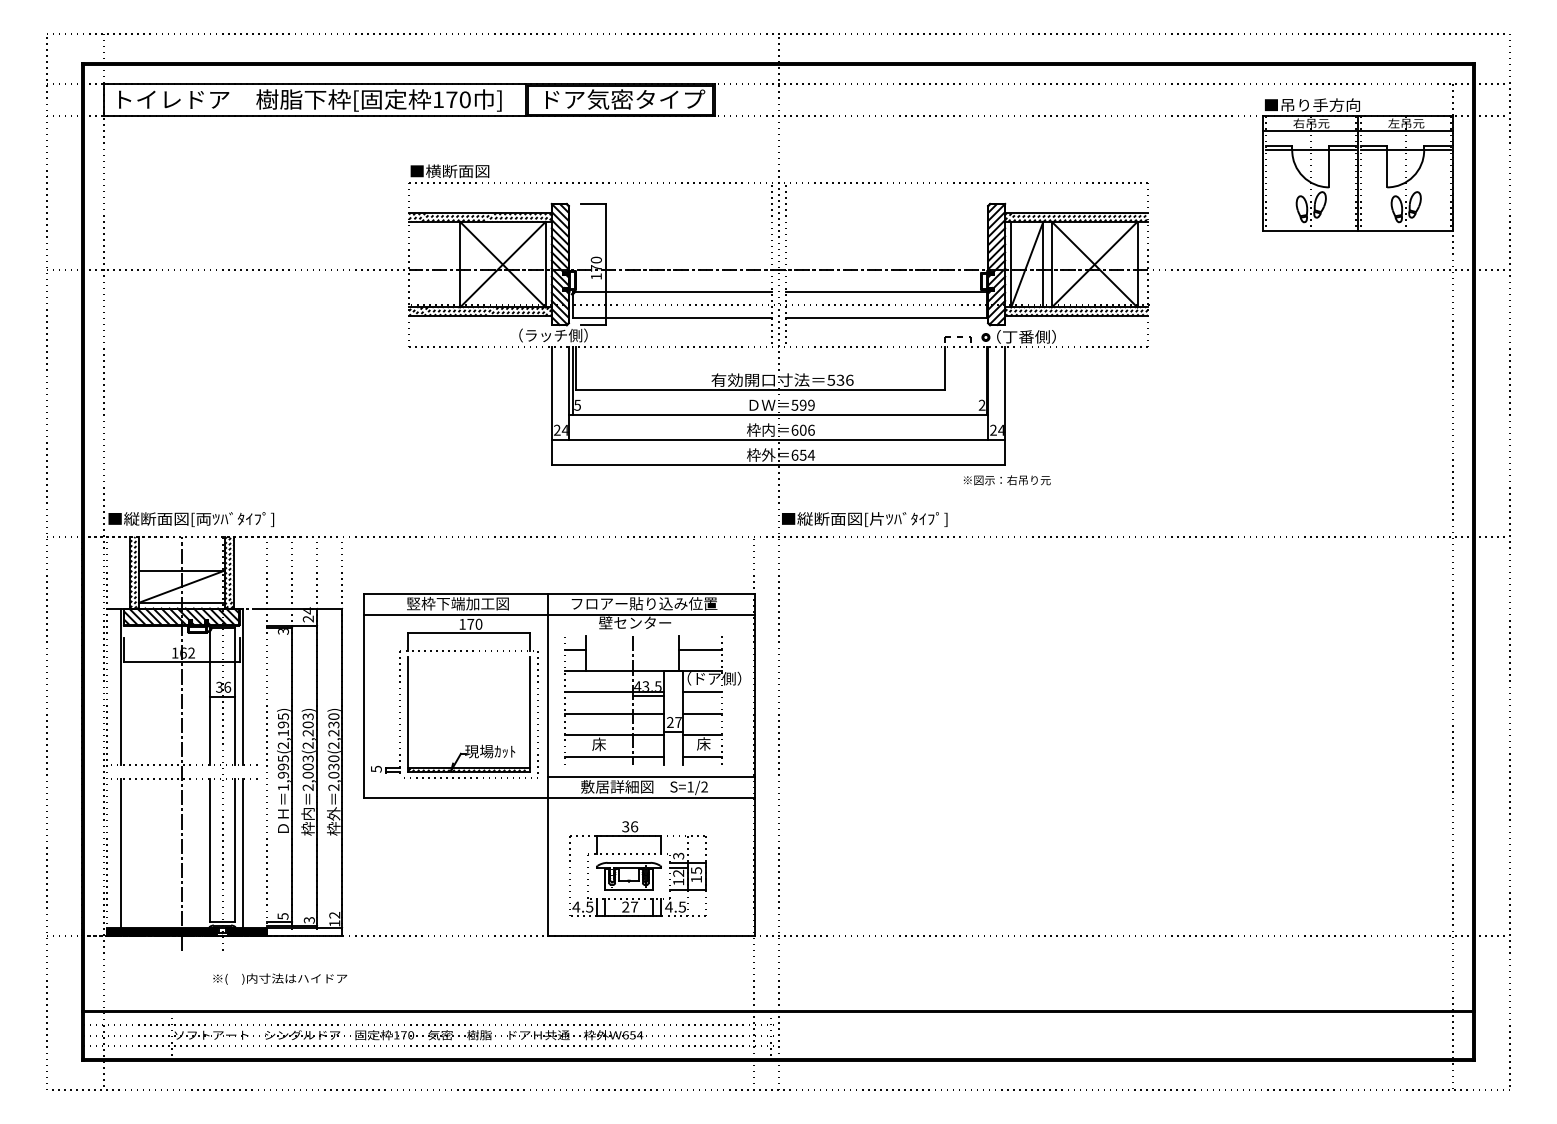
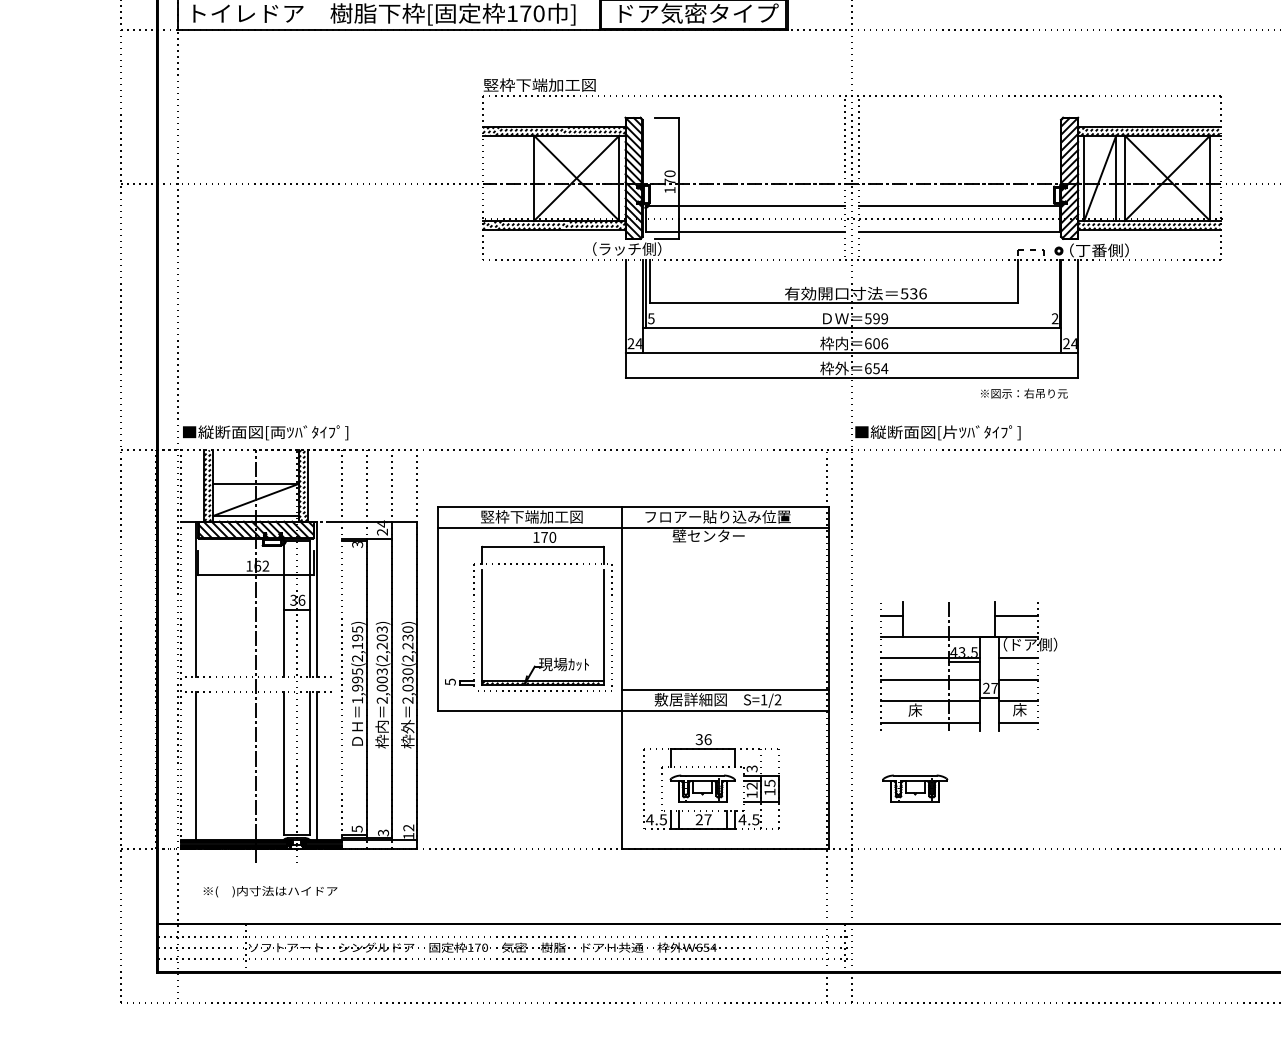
text: (465, 171) -> (539, 85), ■横断面図 -> 竪枠下端加工図
text: (1006, 480) -> (1023, 393), moved
part: (652, 700) -> (968, 666), moved
part: (841, 876) -> (914, 789), added
text: (280, 978) -> (270, 891), moved

